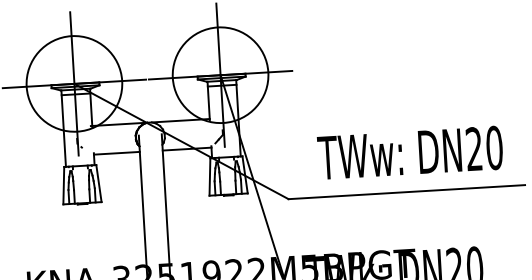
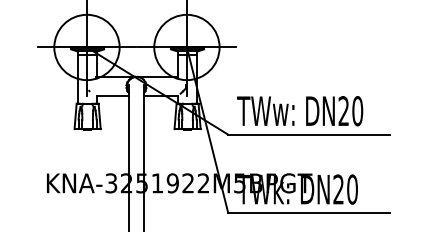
text: (410, 153) -> (300, 111), moved

